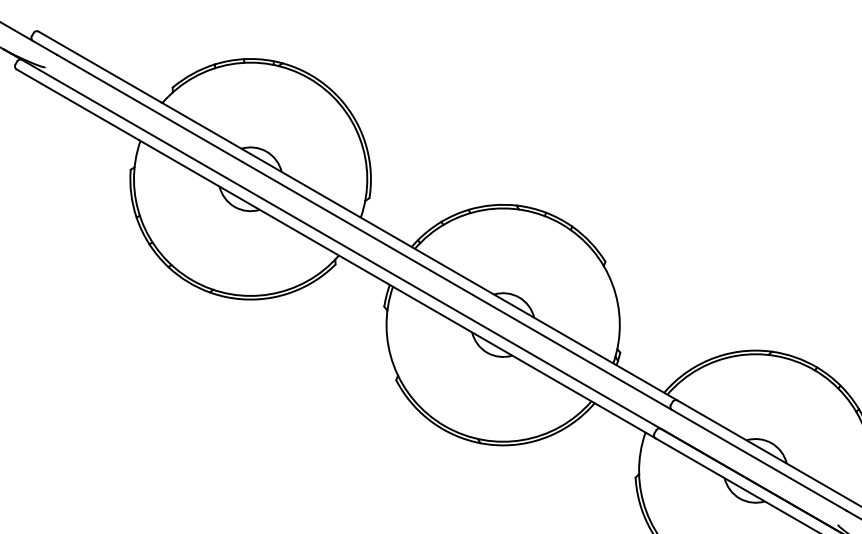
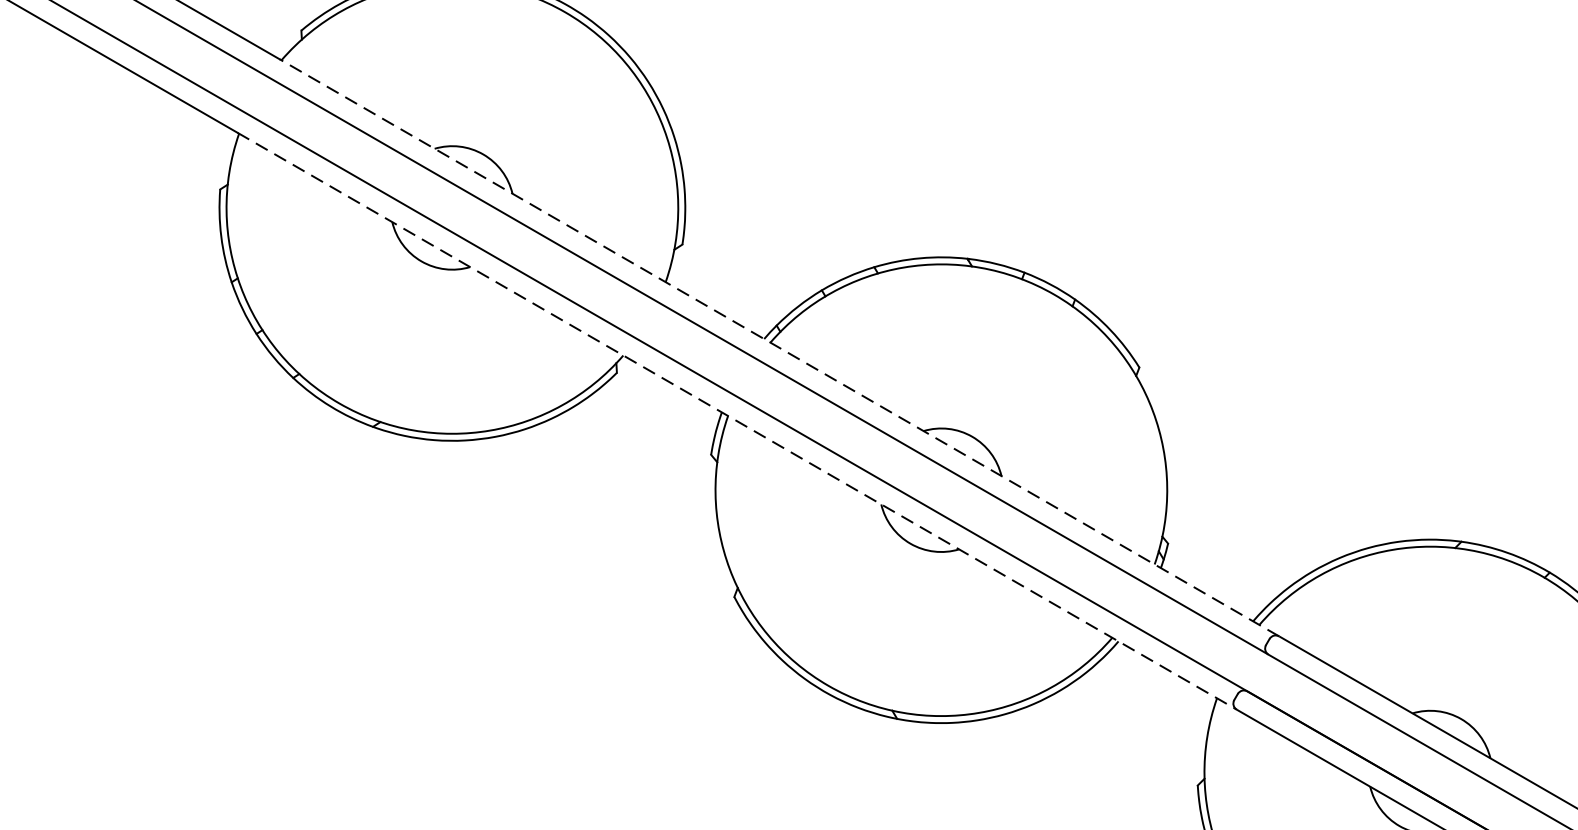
line: (419, 251) -> (779, 347), solid -> dashed
line: (398, 289) -> (738, 421), solid -> dashed

